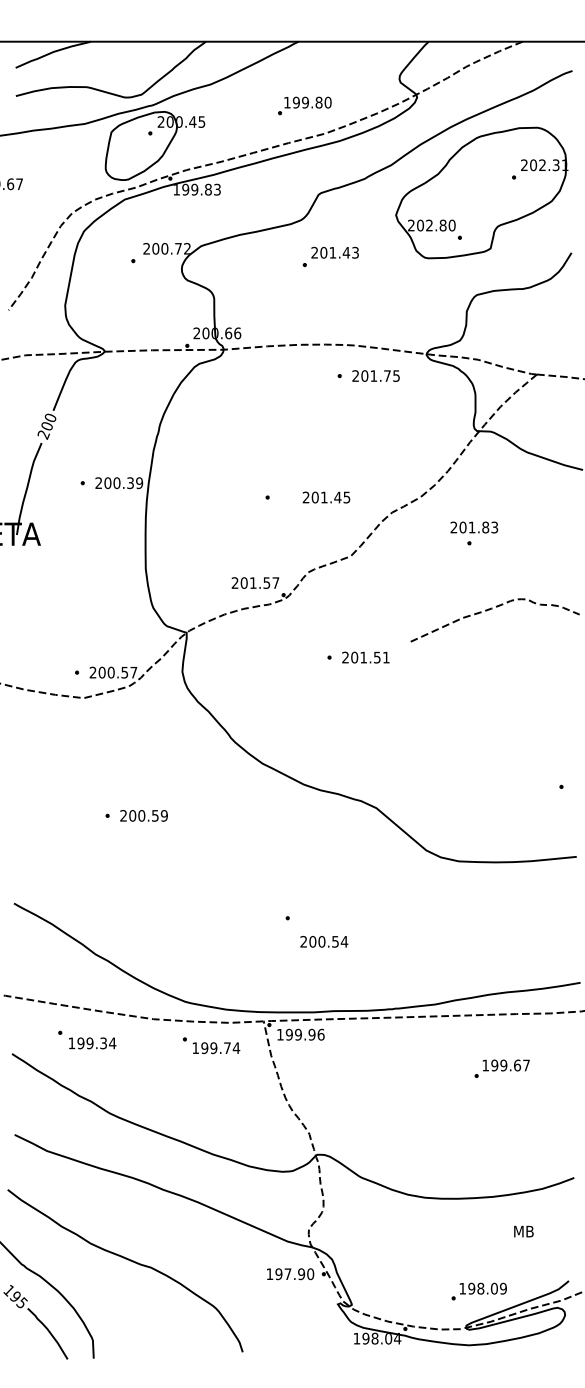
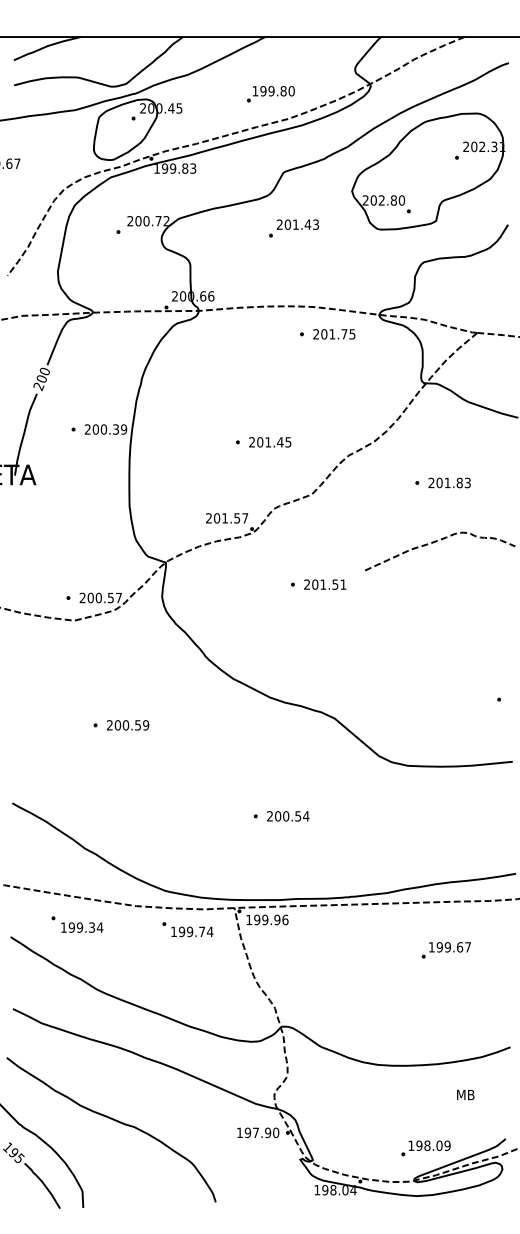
text: (326, 497) -> (270, 442), moved
text: (474, 526) -> (449, 482), moved
text: (324, 941) -> (288, 816), moved

